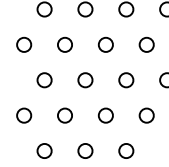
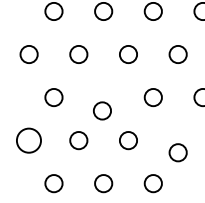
circle: (85, 80) -> (102, 111), moved
circle: (24, 115) -> (29, 140), size x1.4
circle: (146, 115) -> (177, 152), moved

